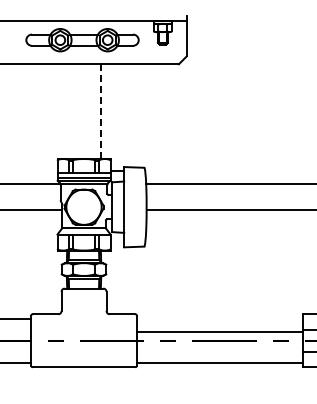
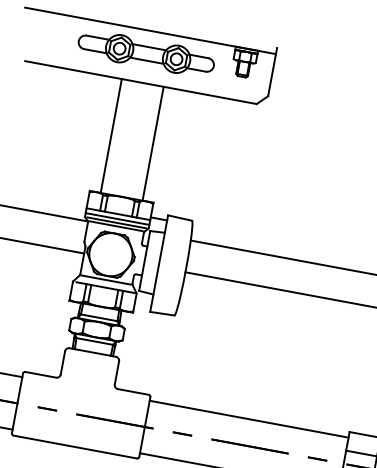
line: (66, 111) -> (111, 135), added
line: (101, 112) -> (152, 144), dashed -> solid
line: (219, 331) -> (248, 418), moved

